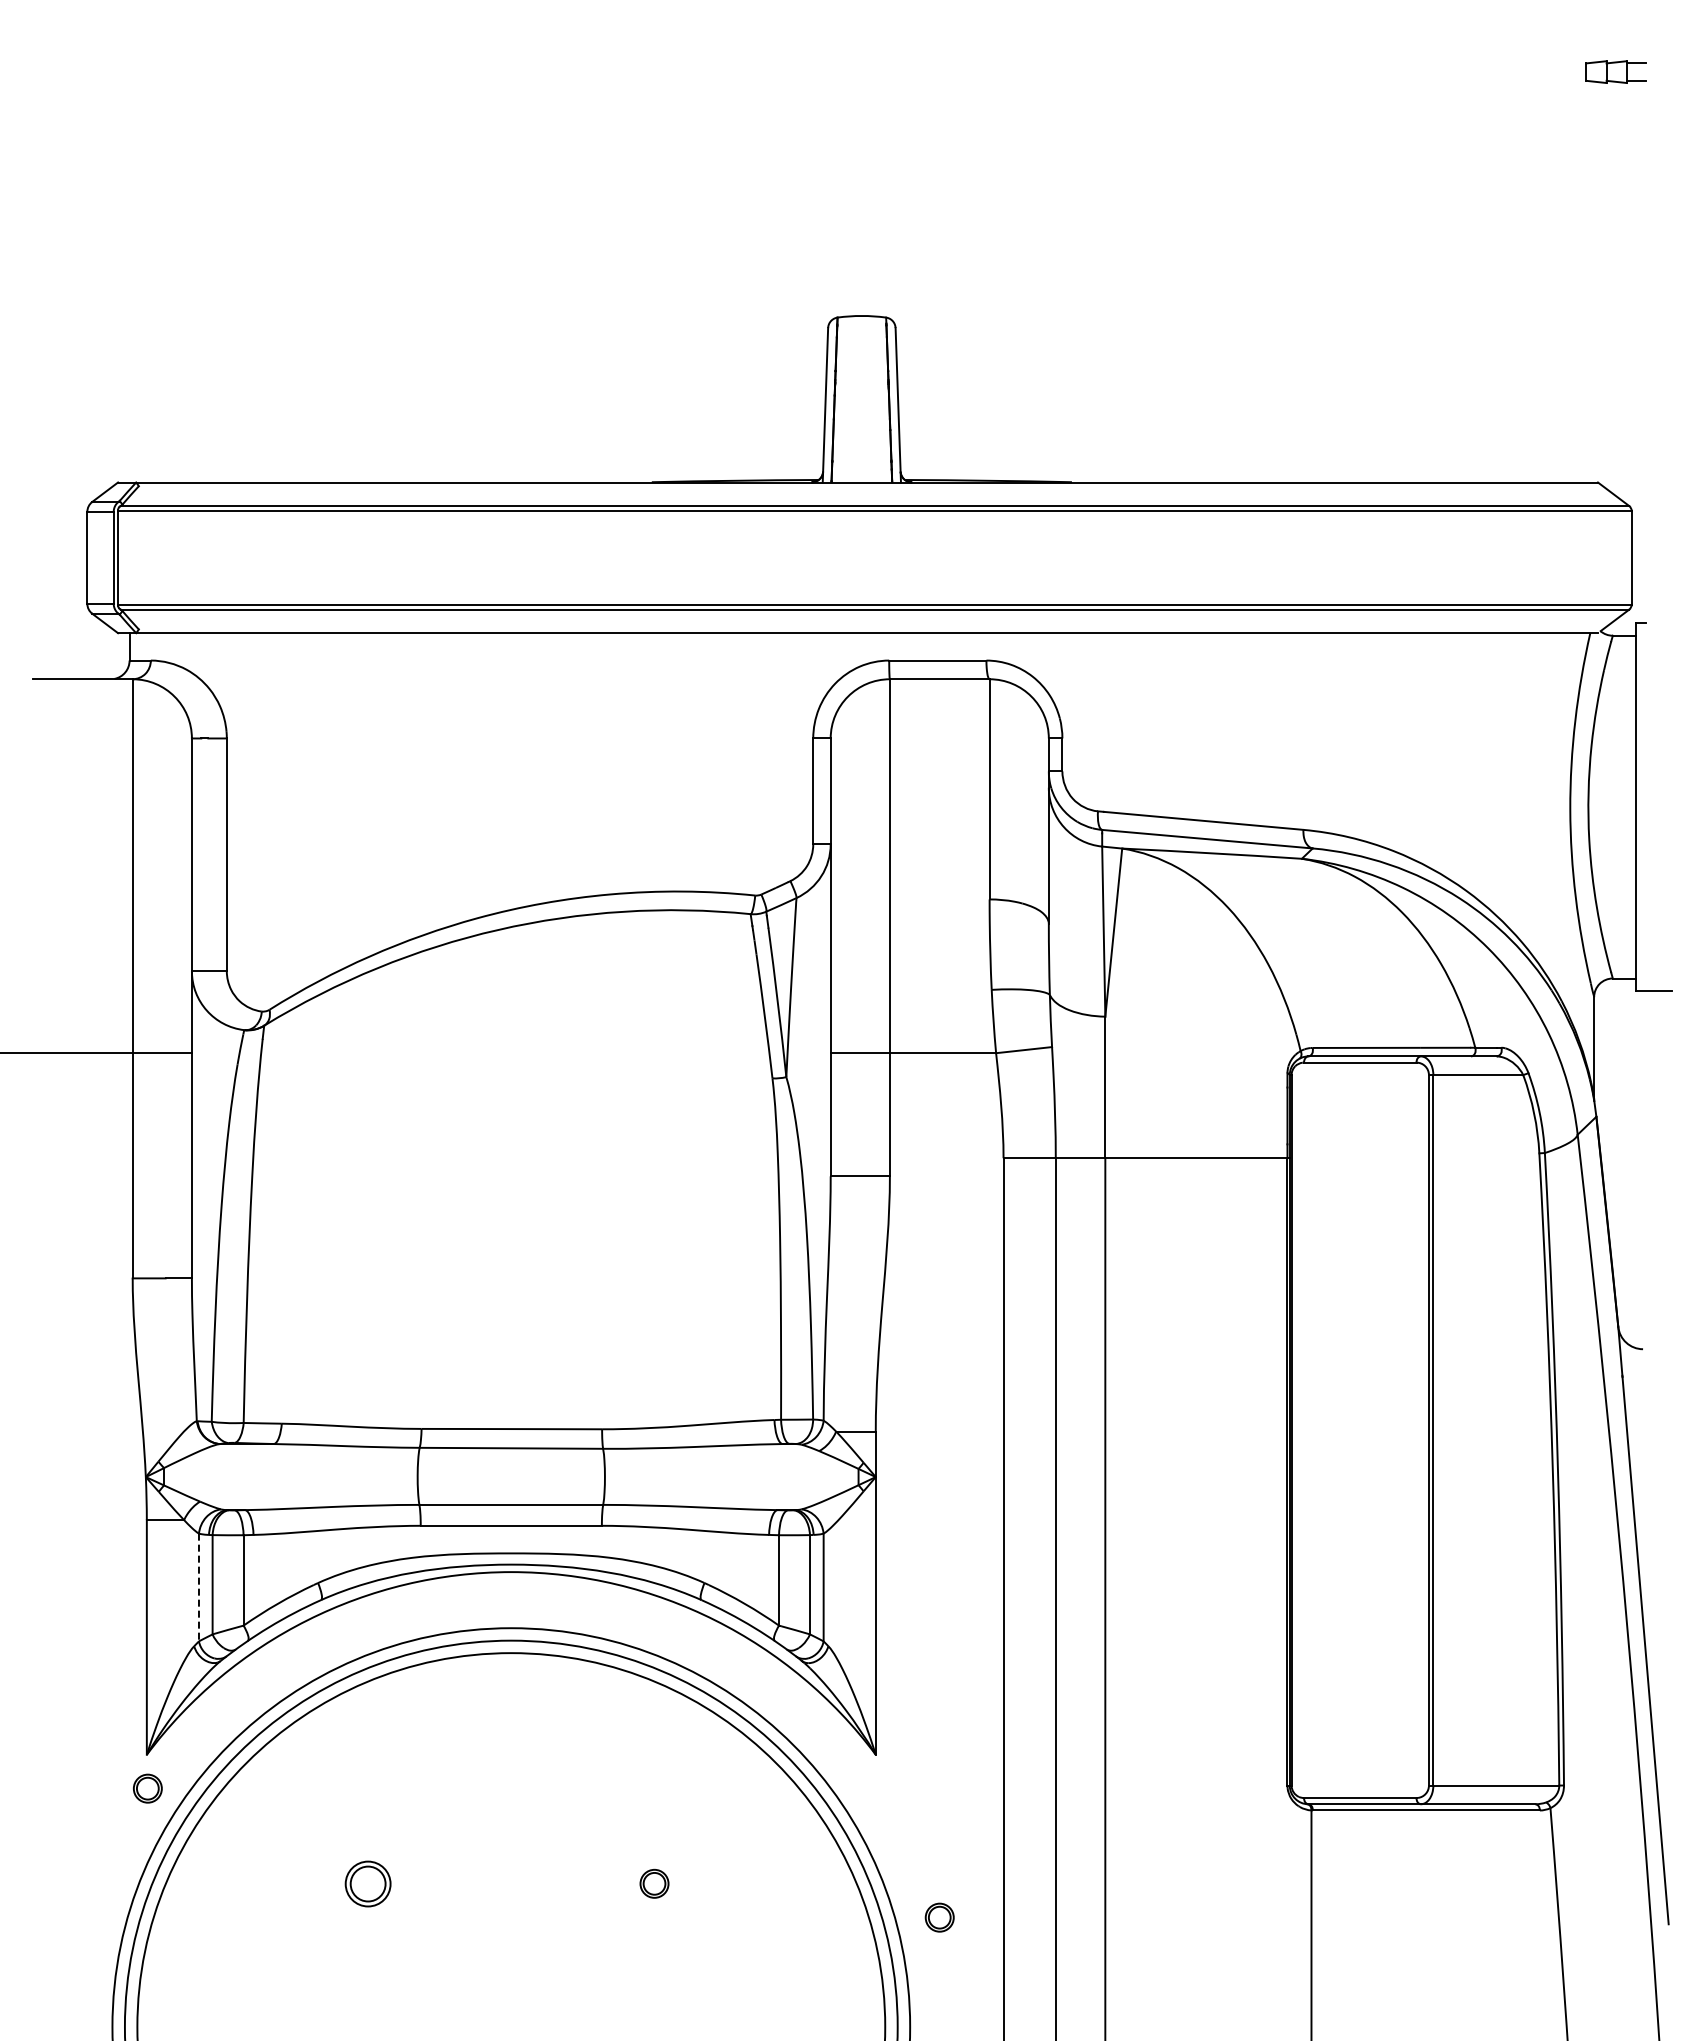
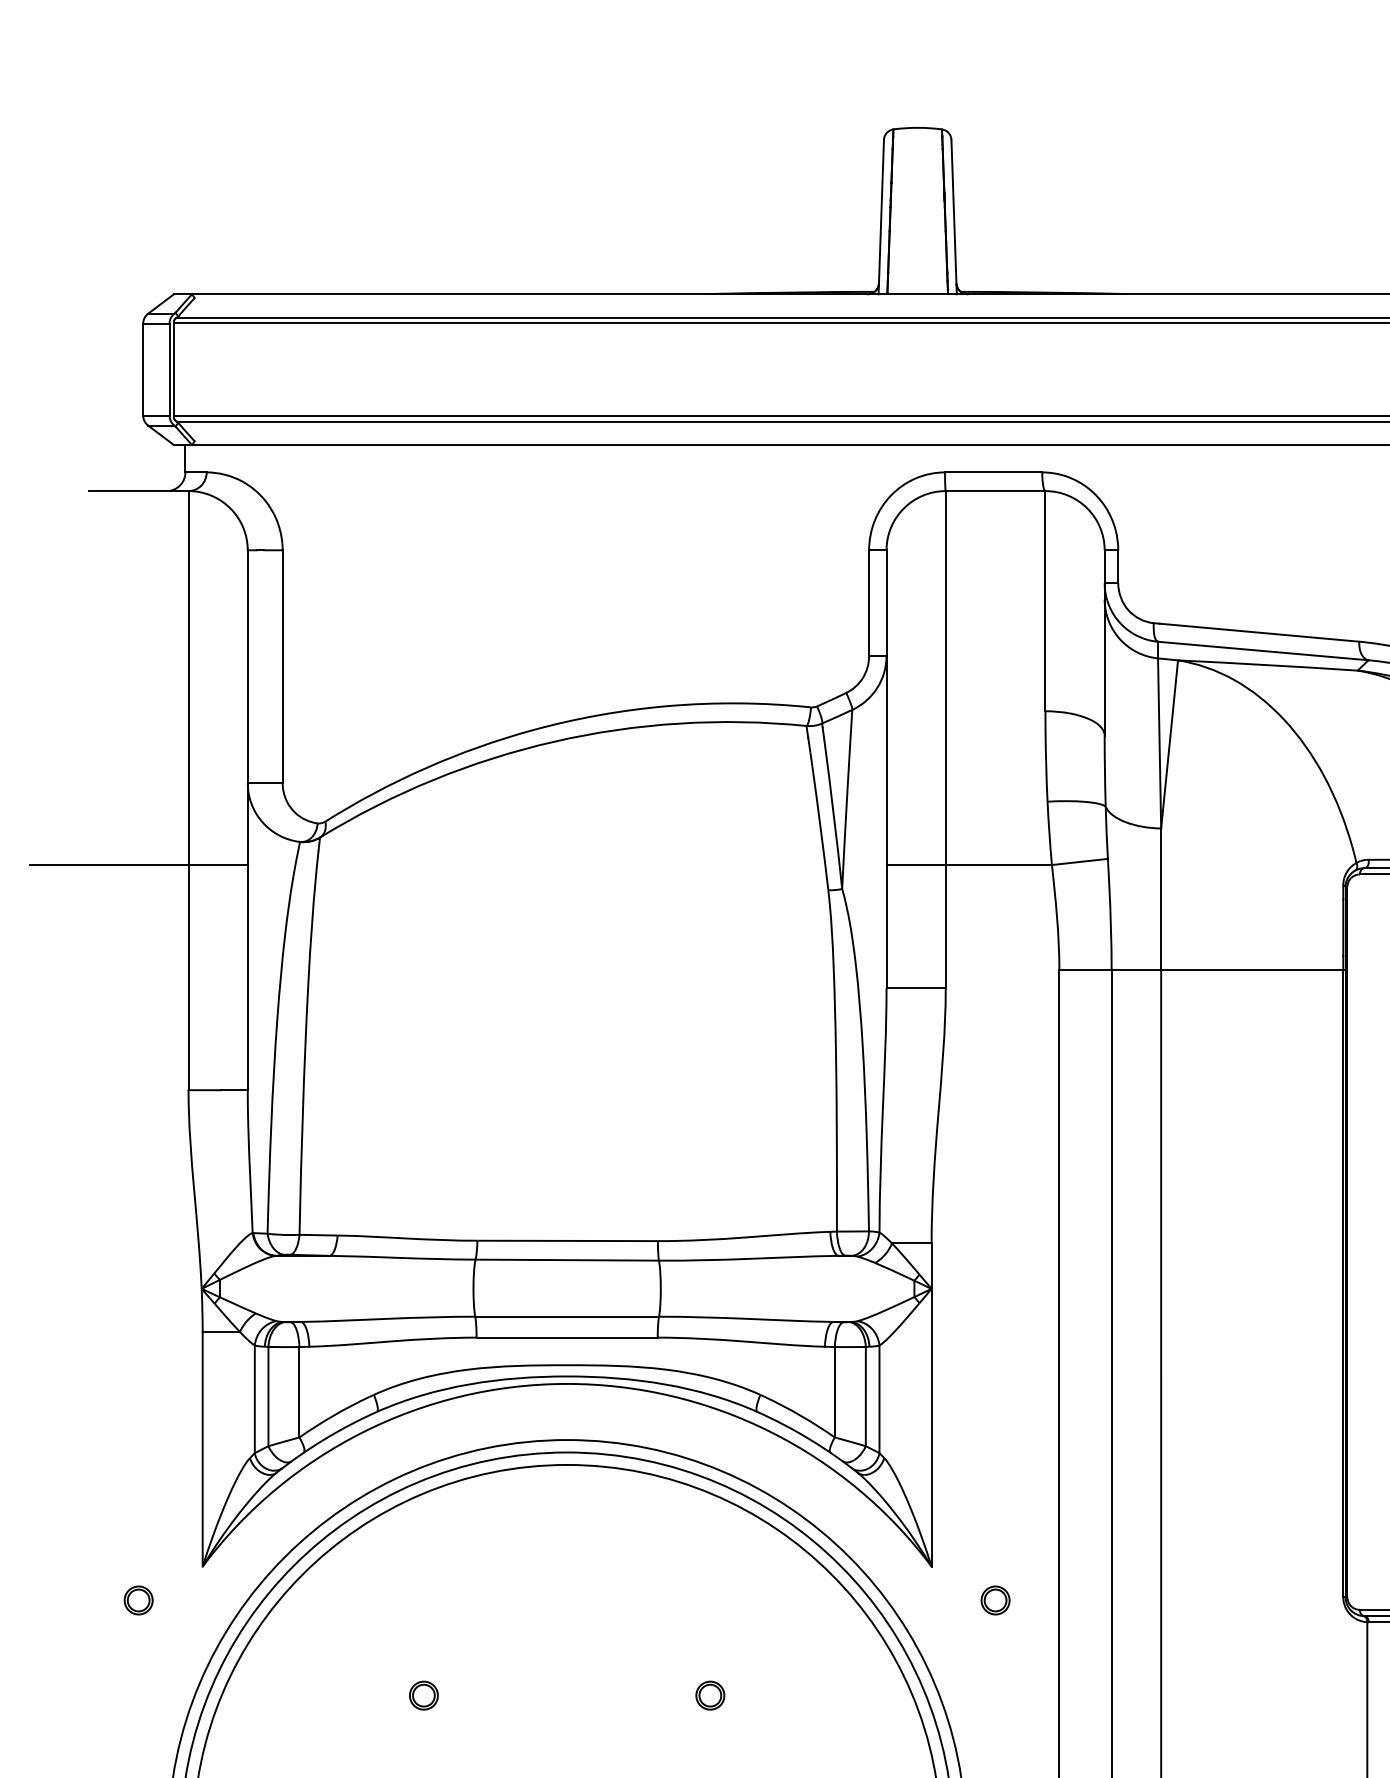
line: (198, 1587) -> (254, 1399), dashed -> solid
part: (147, 1788) -> (138, 1600), moved
part: (367, 1883) -> (423, 1695), size x0.62
part: (939, 1917) -> (995, 1600), moved

